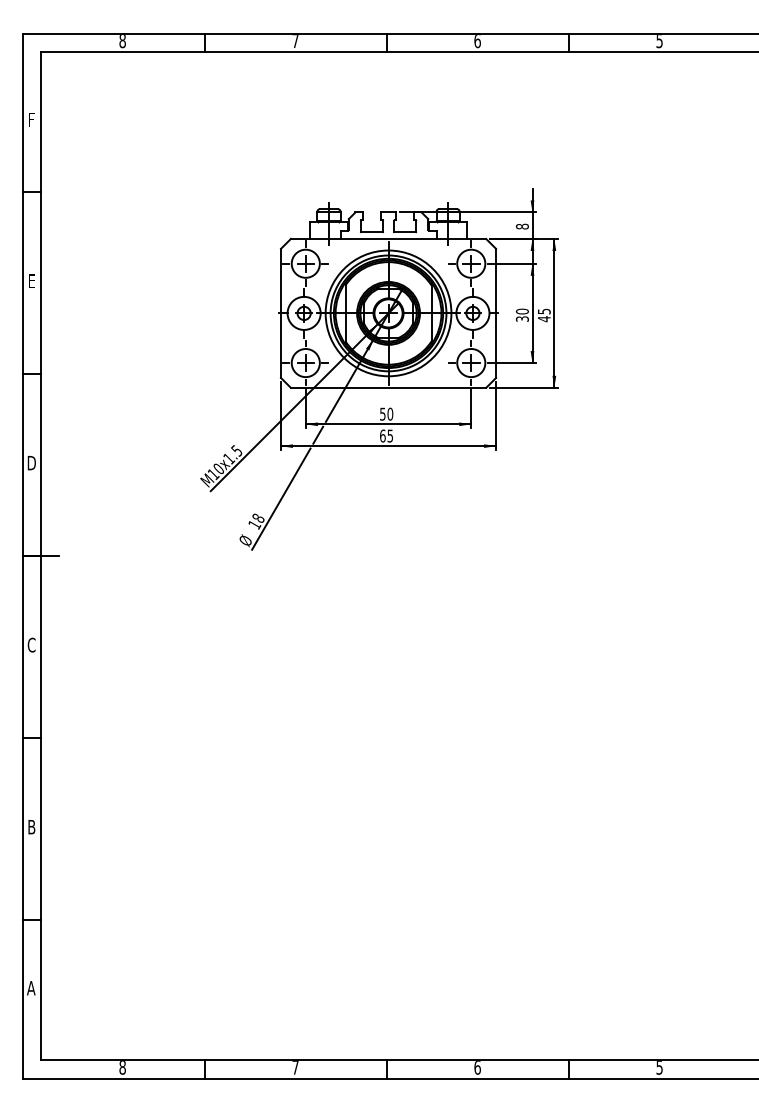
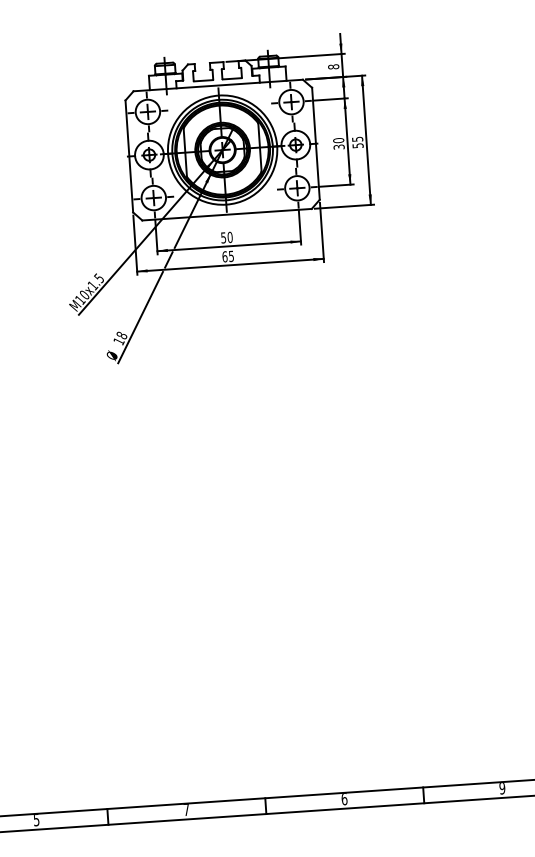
text: (544, 319) -> (358, 146), 45 -> 55
text: (122, 1067) -> (36, 820), 8 -> 5
text: (659, 1067) -> (502, 788), 5 -> 9

